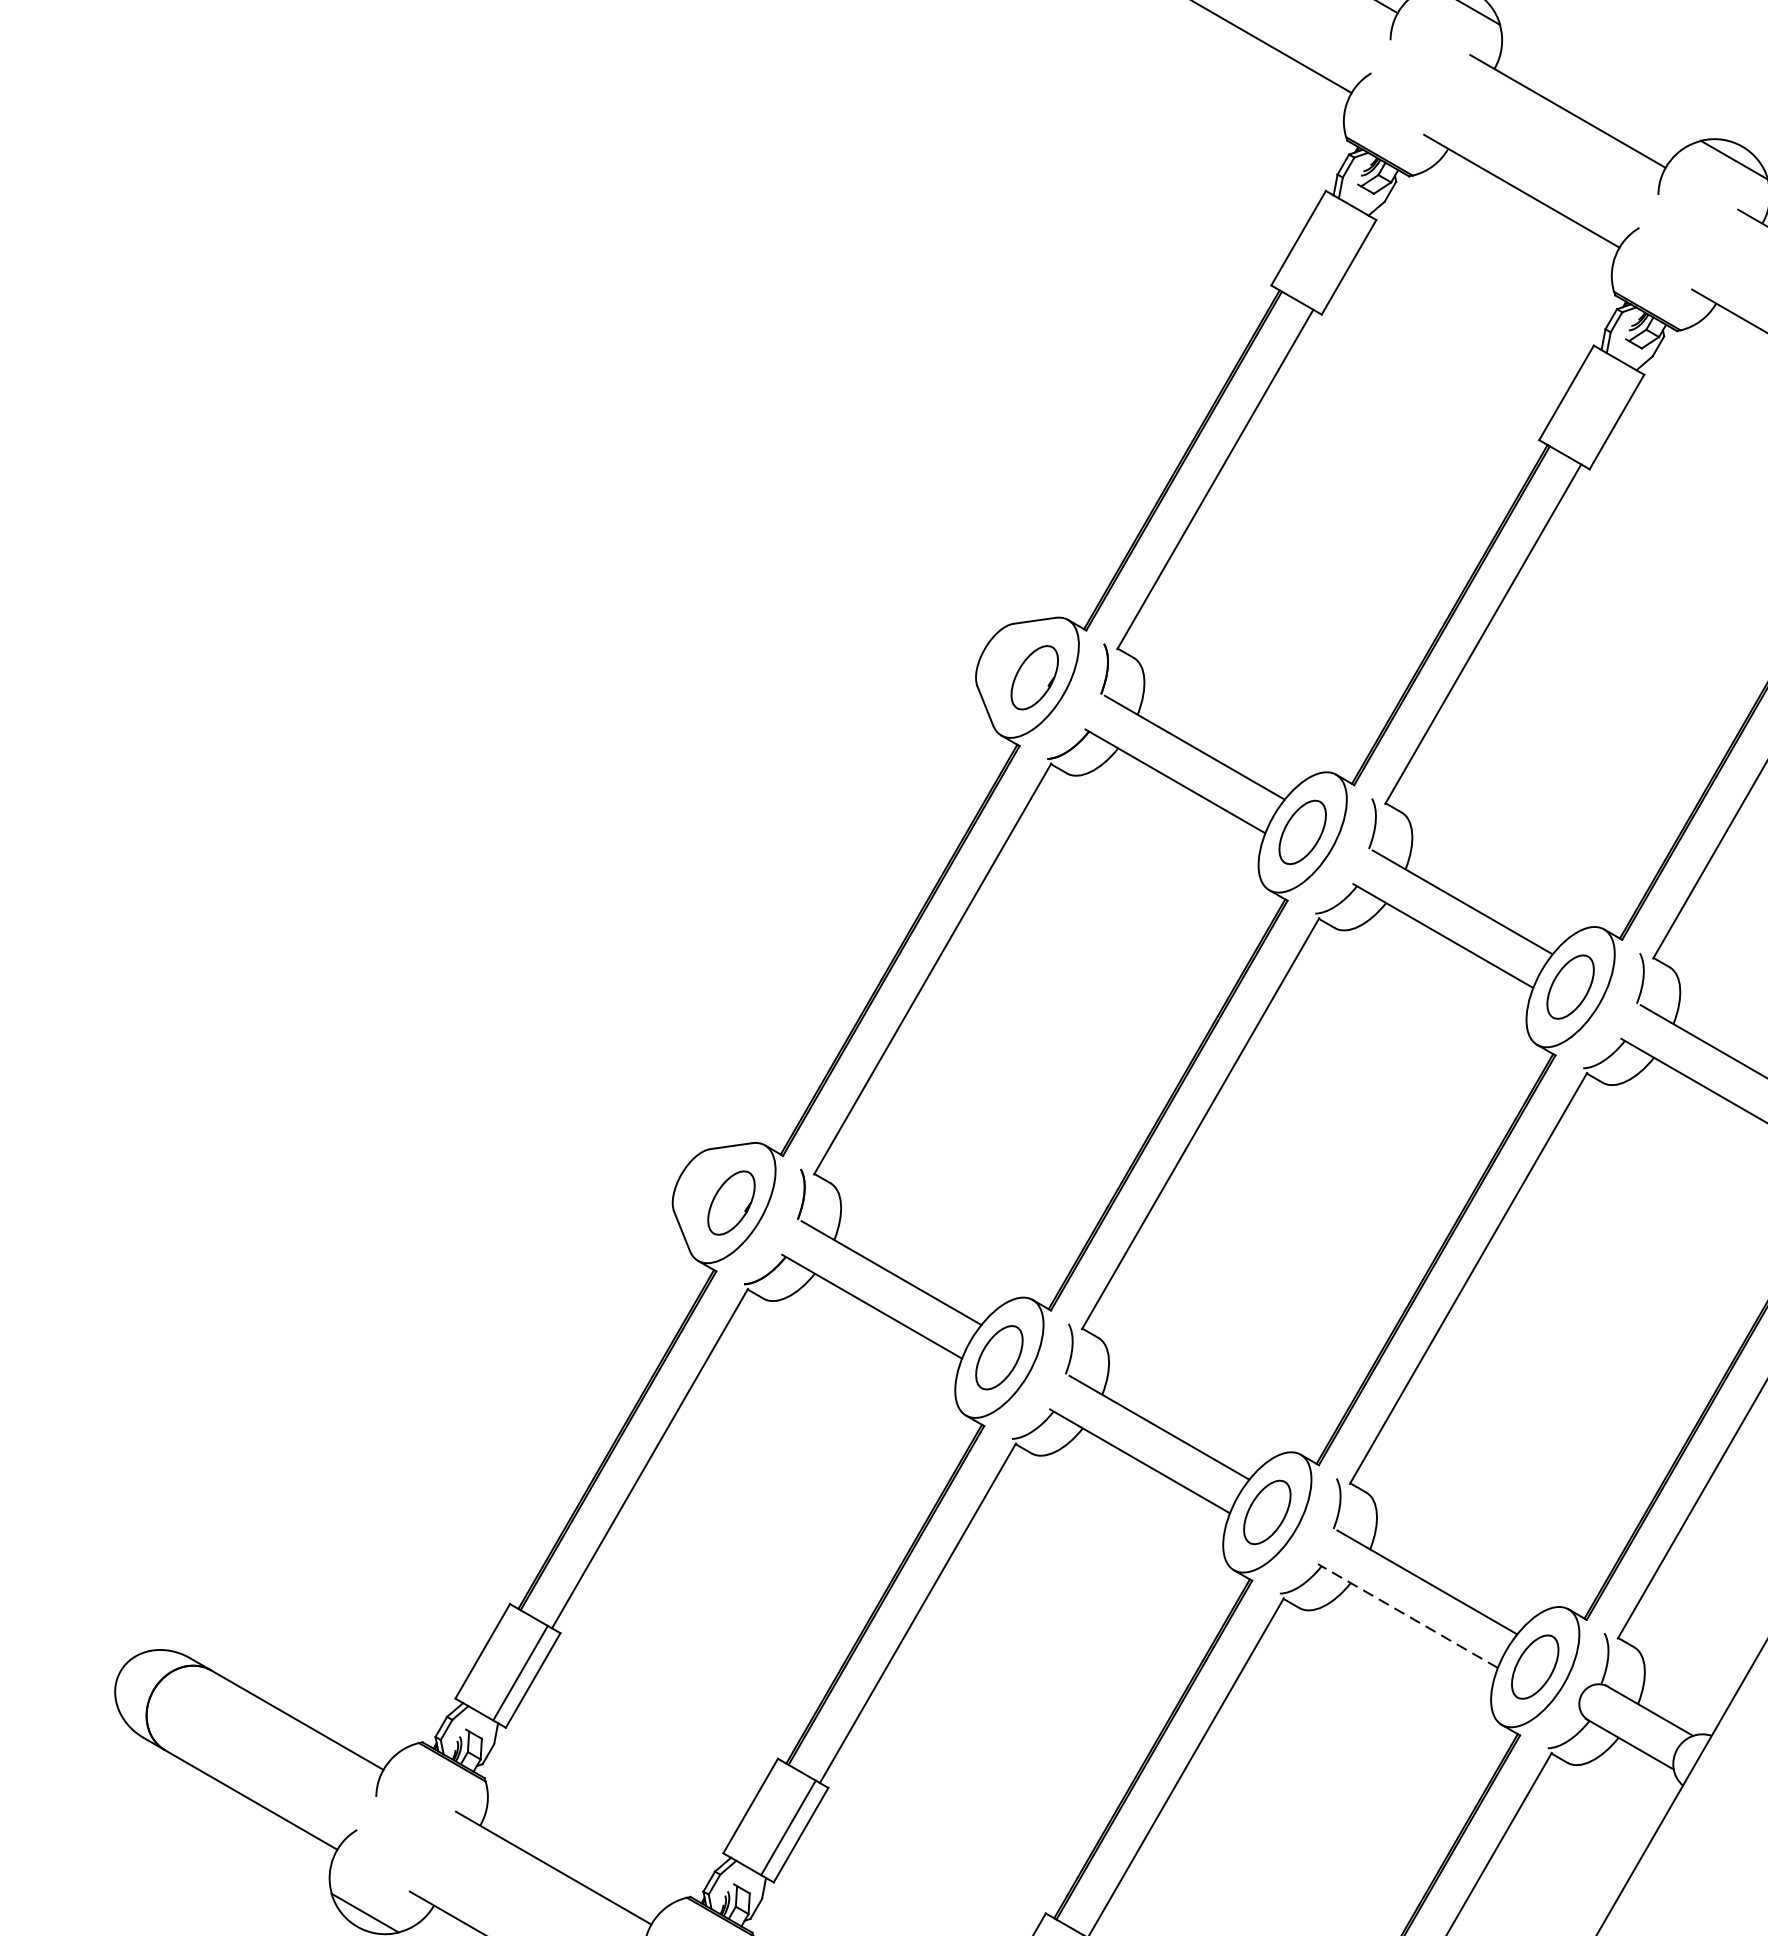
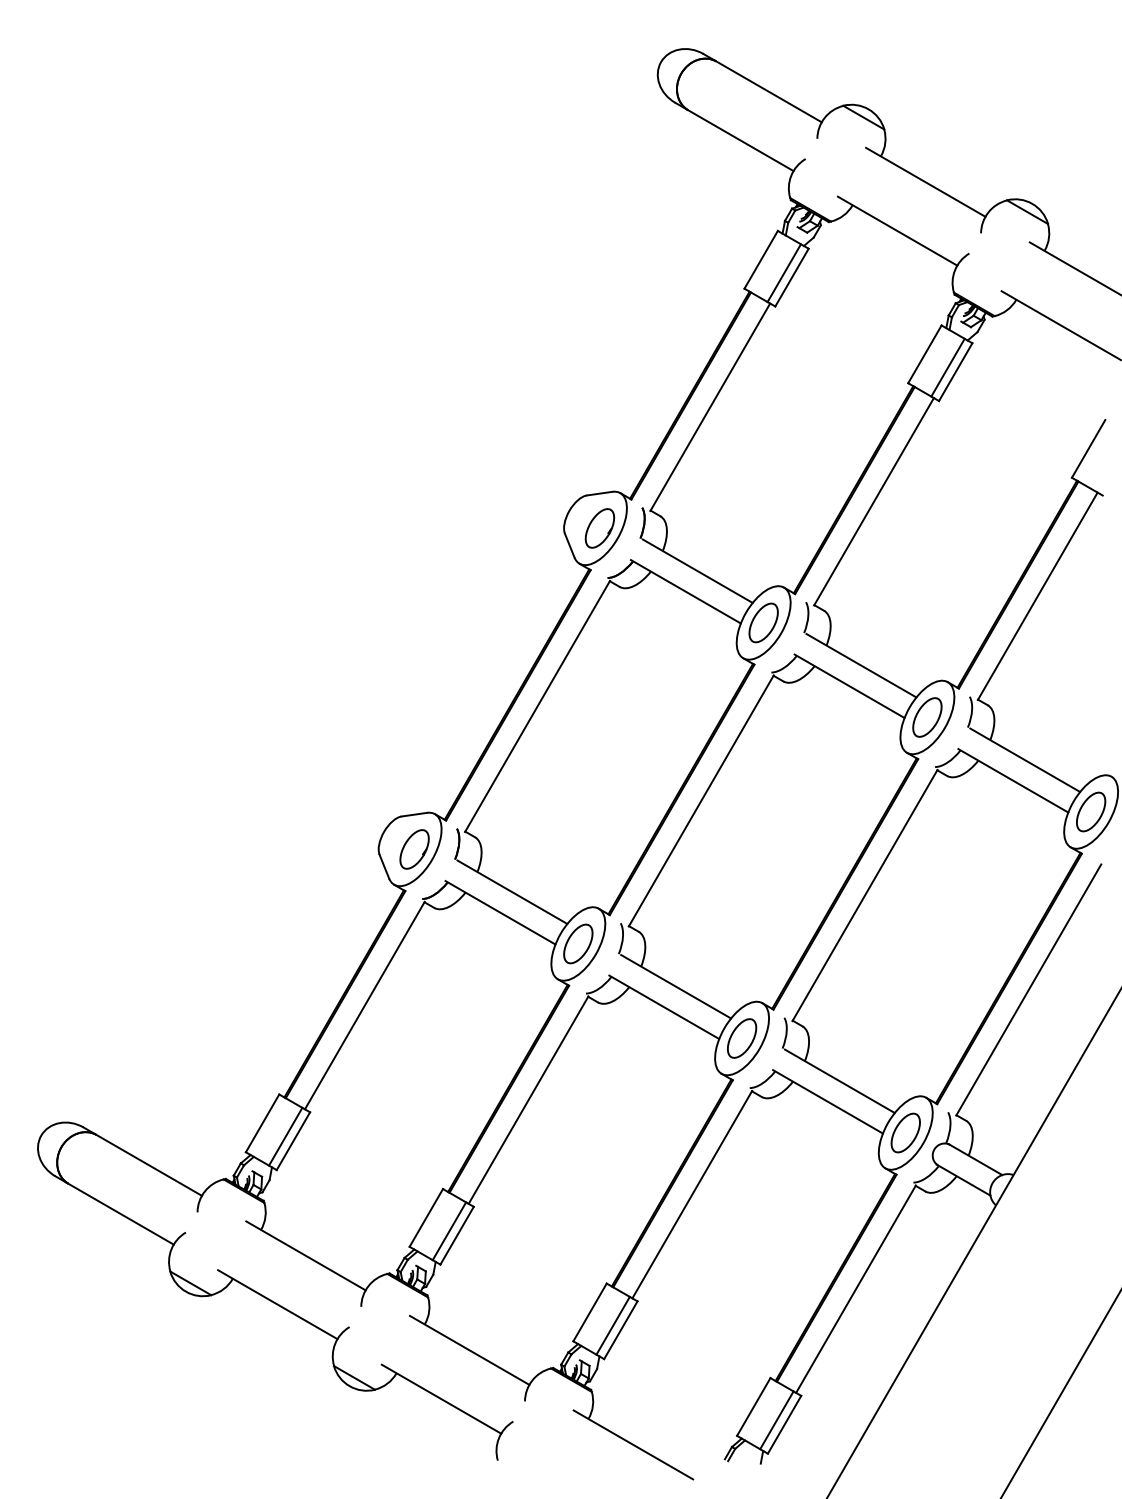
line: (1335, 260) -> (783, 273), added
line: (1603, 414) -> (947, 367), added
line: (1407, 1615) -> (827, 1101), dashed -> solid

